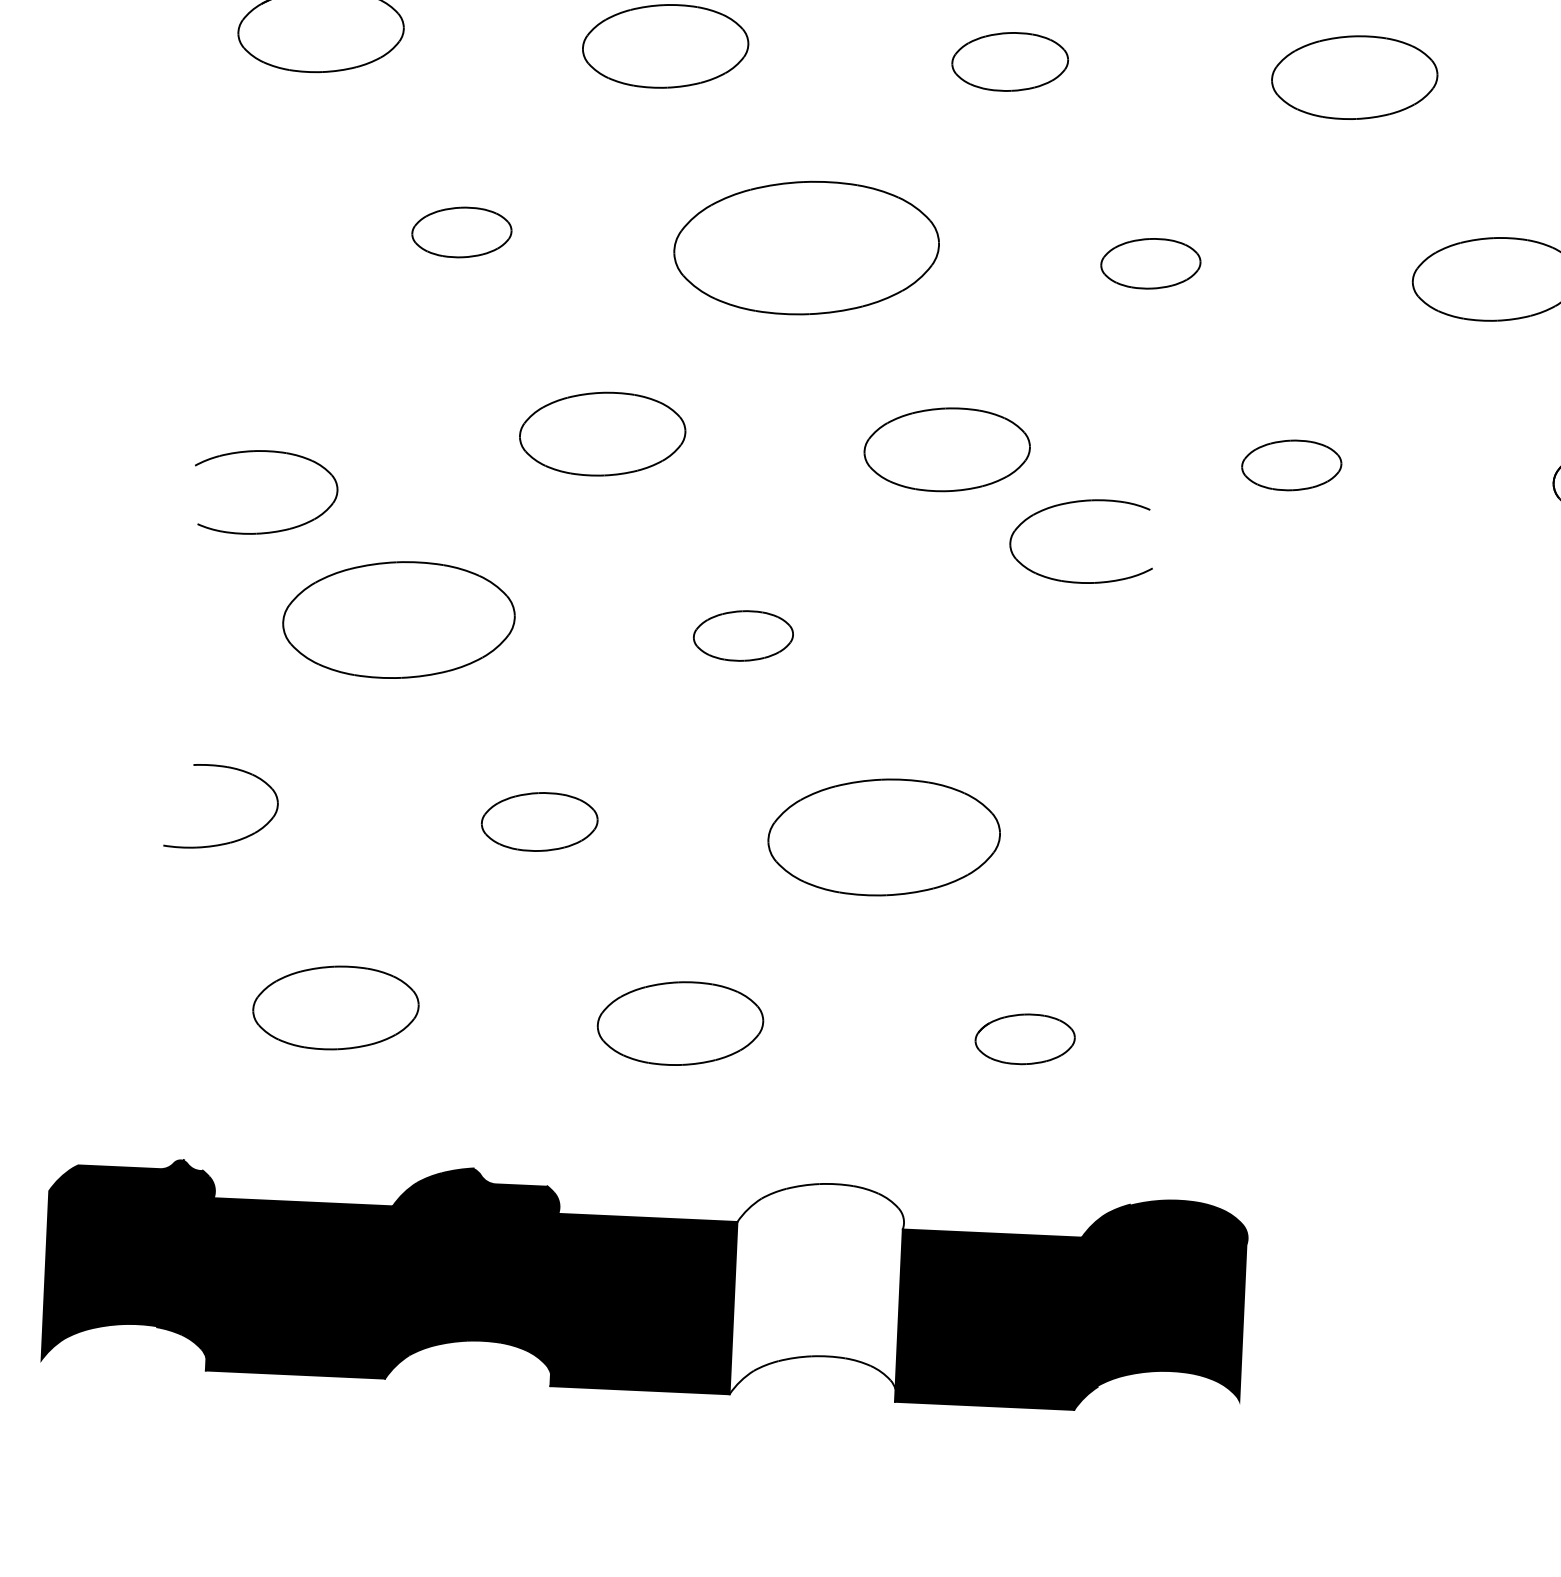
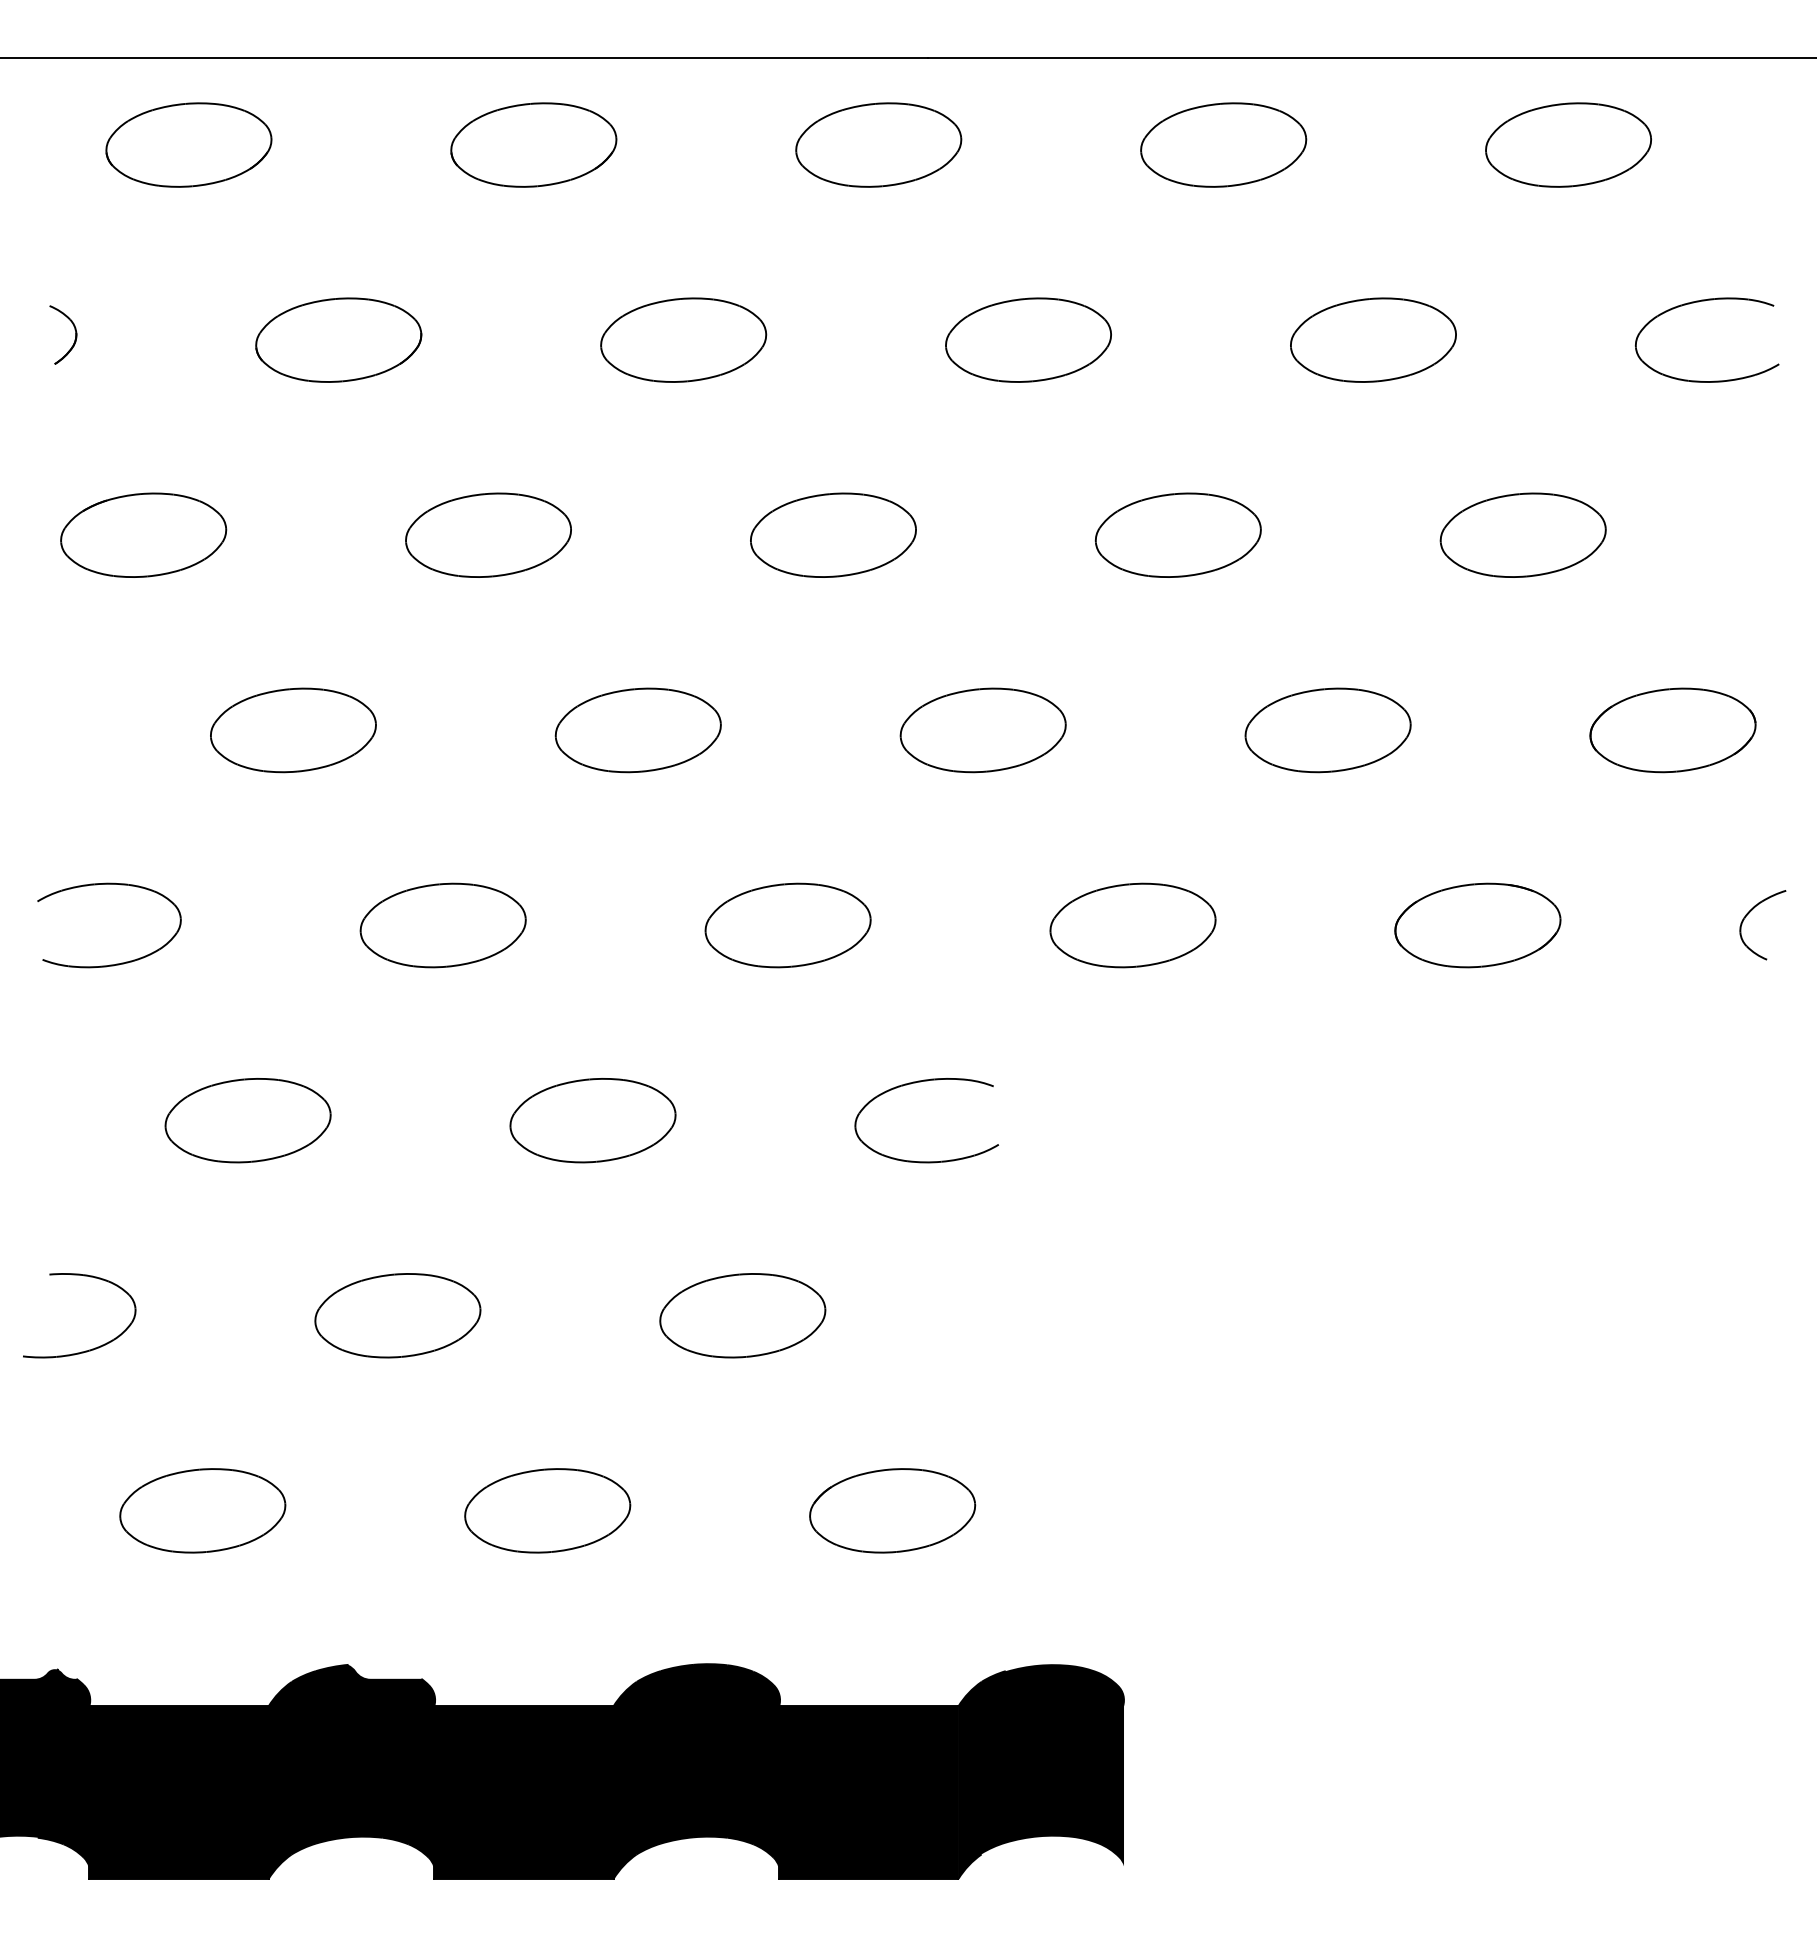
part: (1010, 61) -> (833, 534), size x1.43
part: (461, 232) -> (293, 730), size x1.67
part: (805, 248) -> (637, 730), size x0.62
part: (1150, 263) -> (982, 730), size x1.67
part: (1291, 465) -> (1132, 925), size x1.67
part: (1077, 502) -> (920, 1082), moved
part: (271, 531) -> (116, 963), moved
part: (398, 620) -> (247, 1120), size x0.71
part: (742, 635) -> (592, 1120), size x1.67
part: (539, 821) -> (397, 1315), size x1.43
part: (883, 837) -> (742, 1315), size x0.71
part: (1024, 1038) -> (892, 1510), size x1.67
fill: (817, 1290) -> (696, 1771), added

